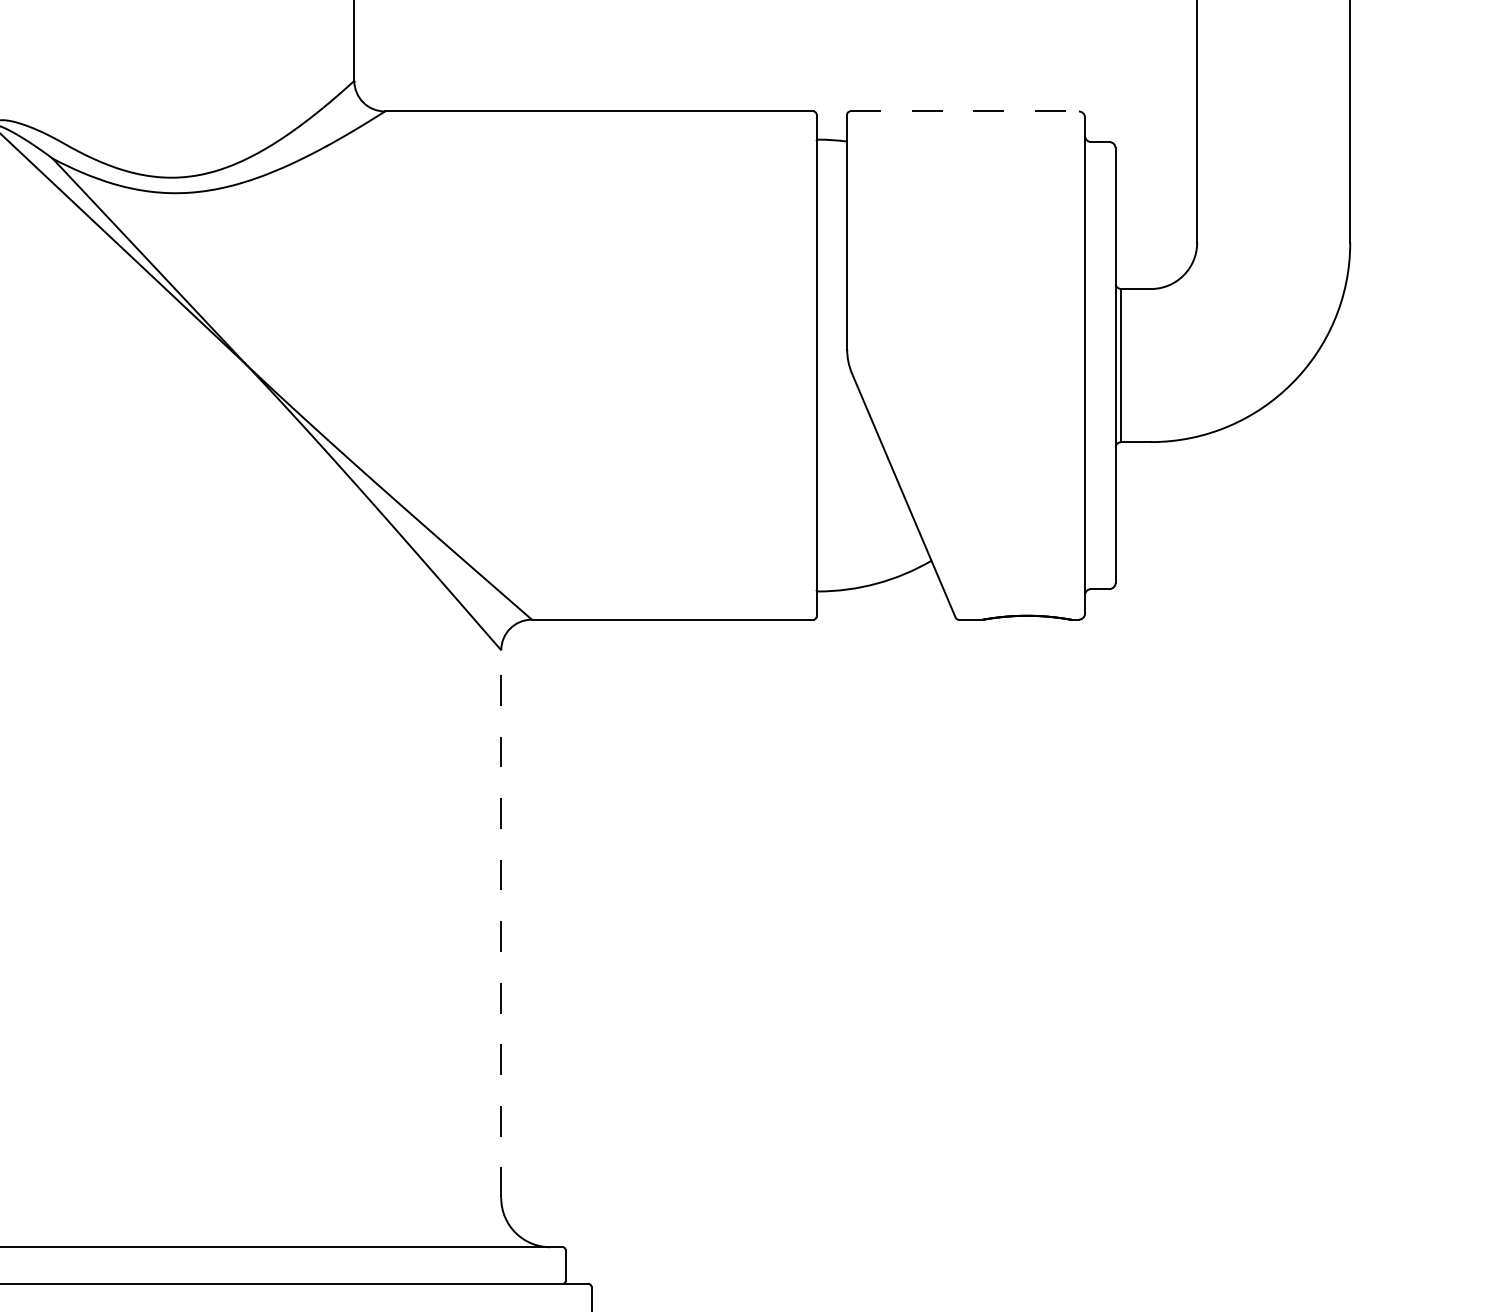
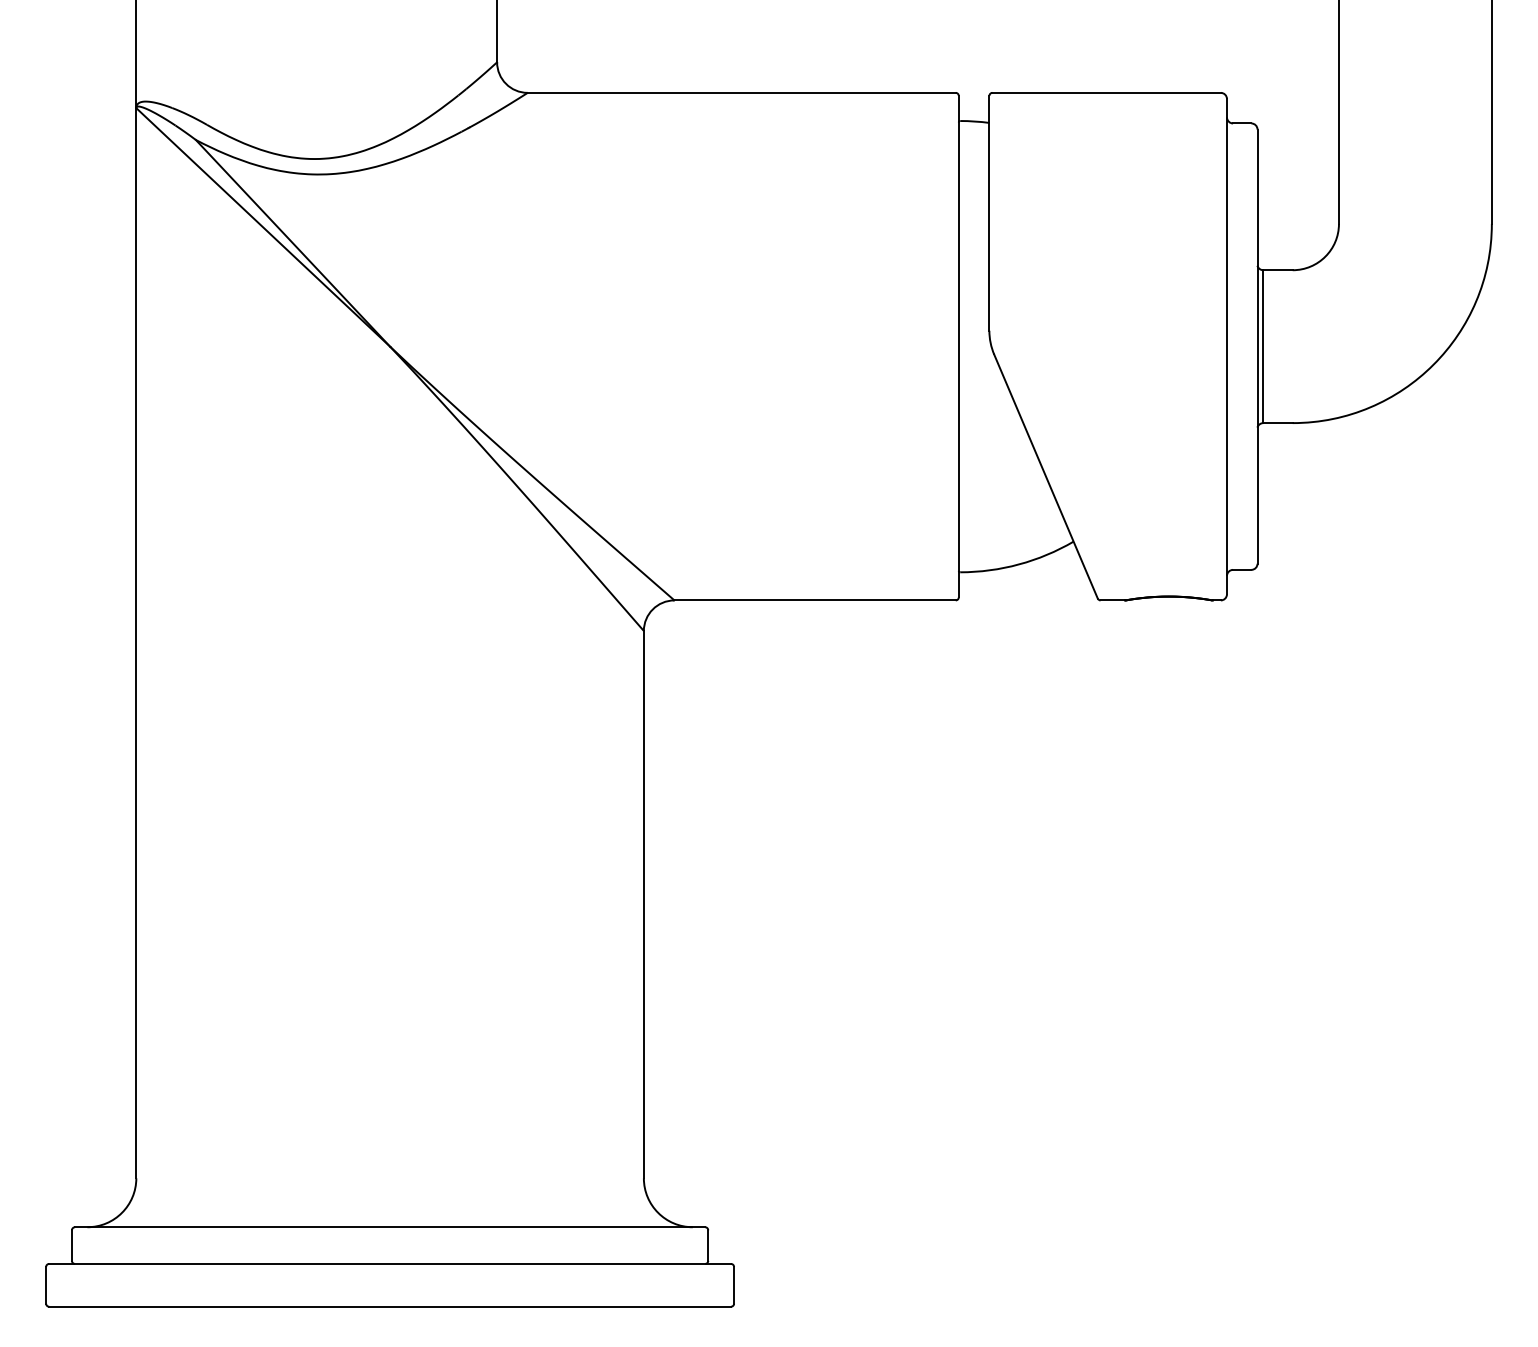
line: (965, 111) -> (1107, 92), dashed -> solid
line: (500, 924) -> (643, 904), dashed -> solid

